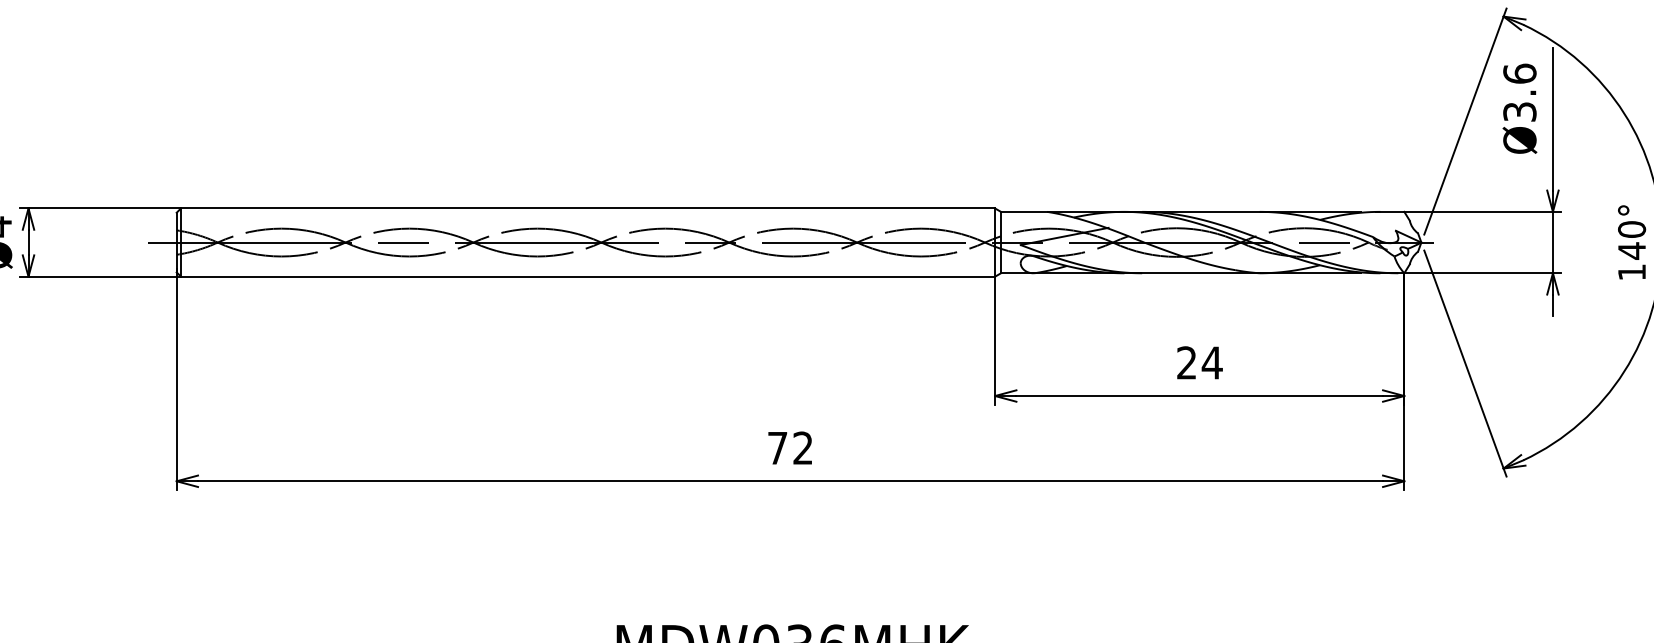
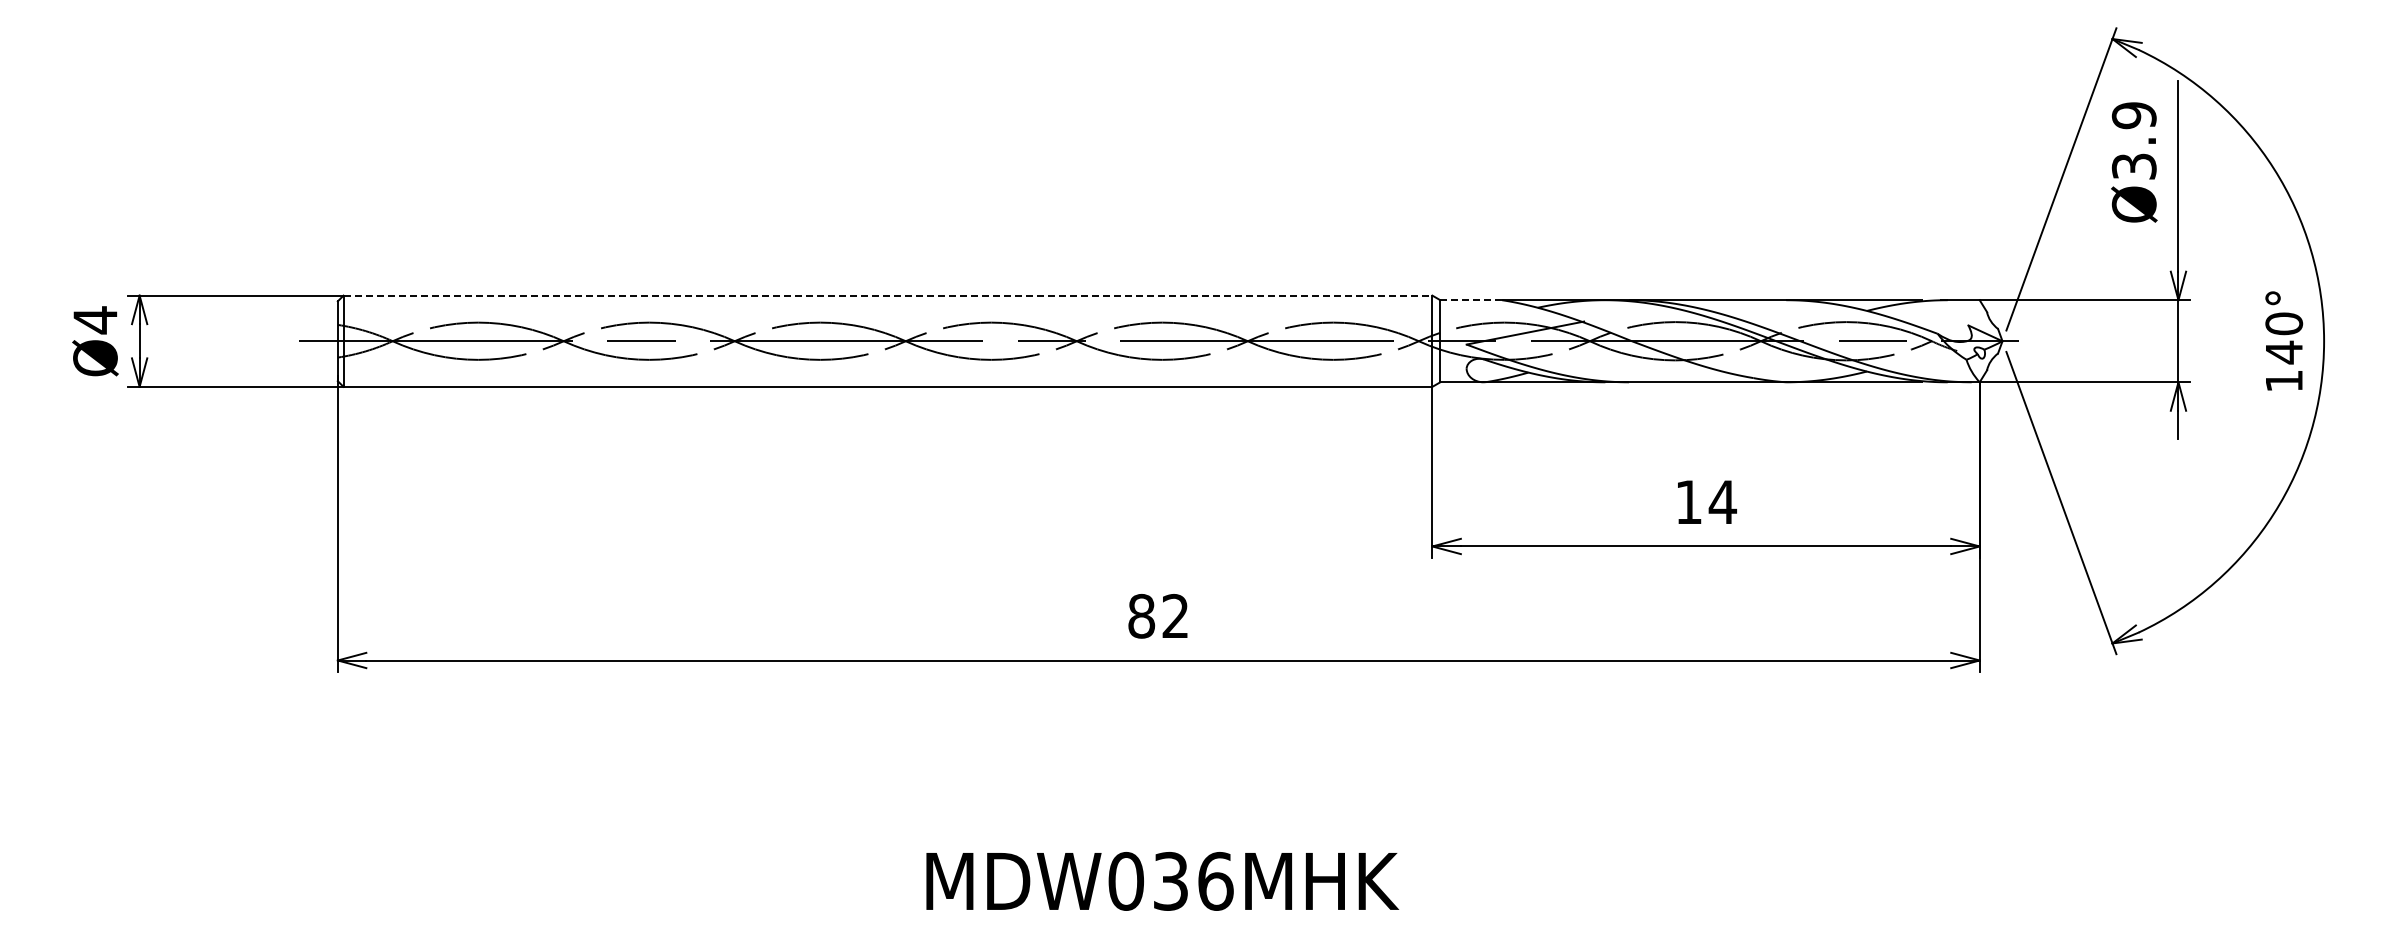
text: (1519, 73) -> (2133, 115), Ø3.6 -> Ø3.9
line: (588, 208) -> (888, 295), solid -> dashed
line: (1024, 212) -> (1471, 300), solid -> dashed
text: (1186, 362) -> (1688, 501), 24 -> 14
text: (777, 447) -> (1141, 615), 72 -> 82

